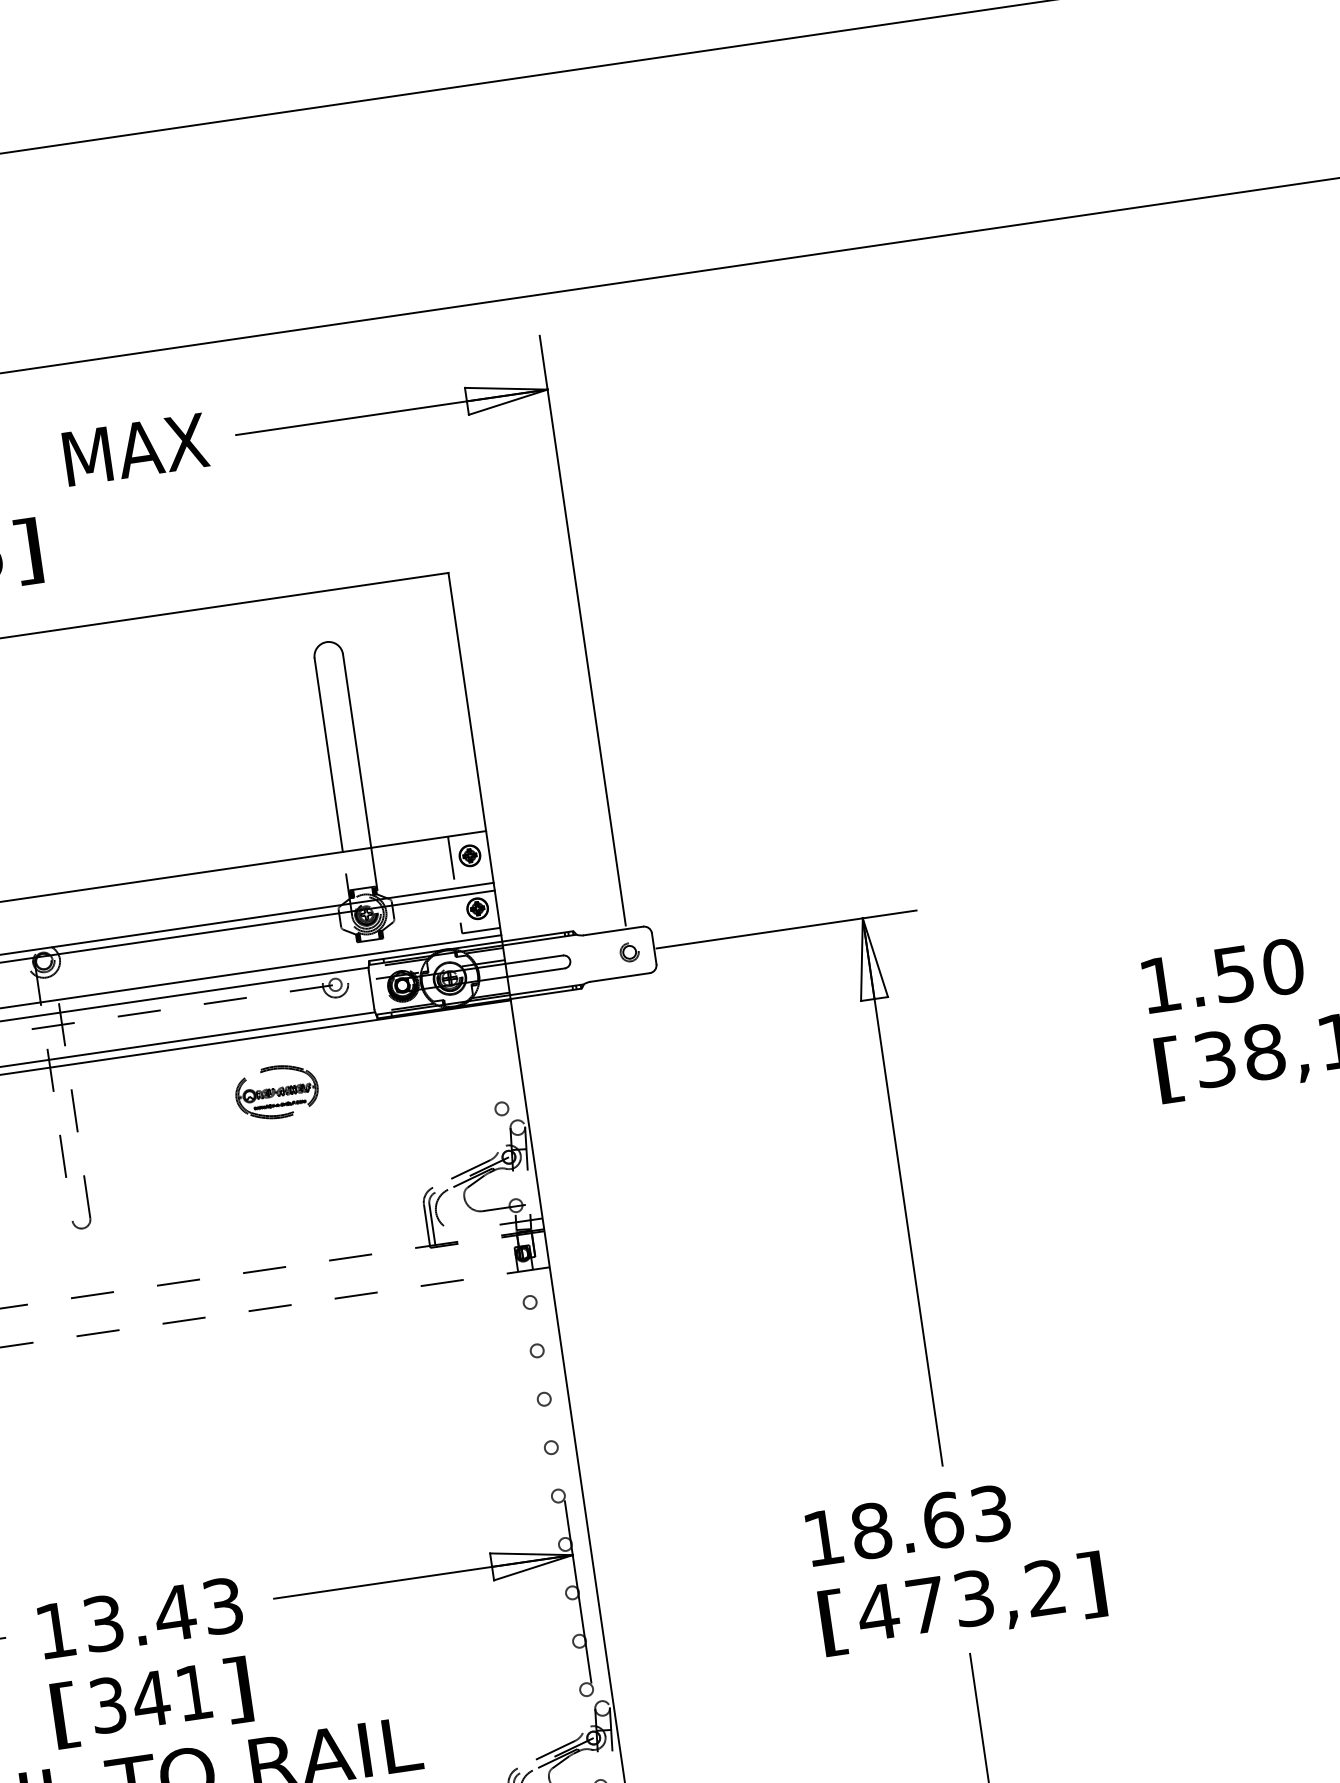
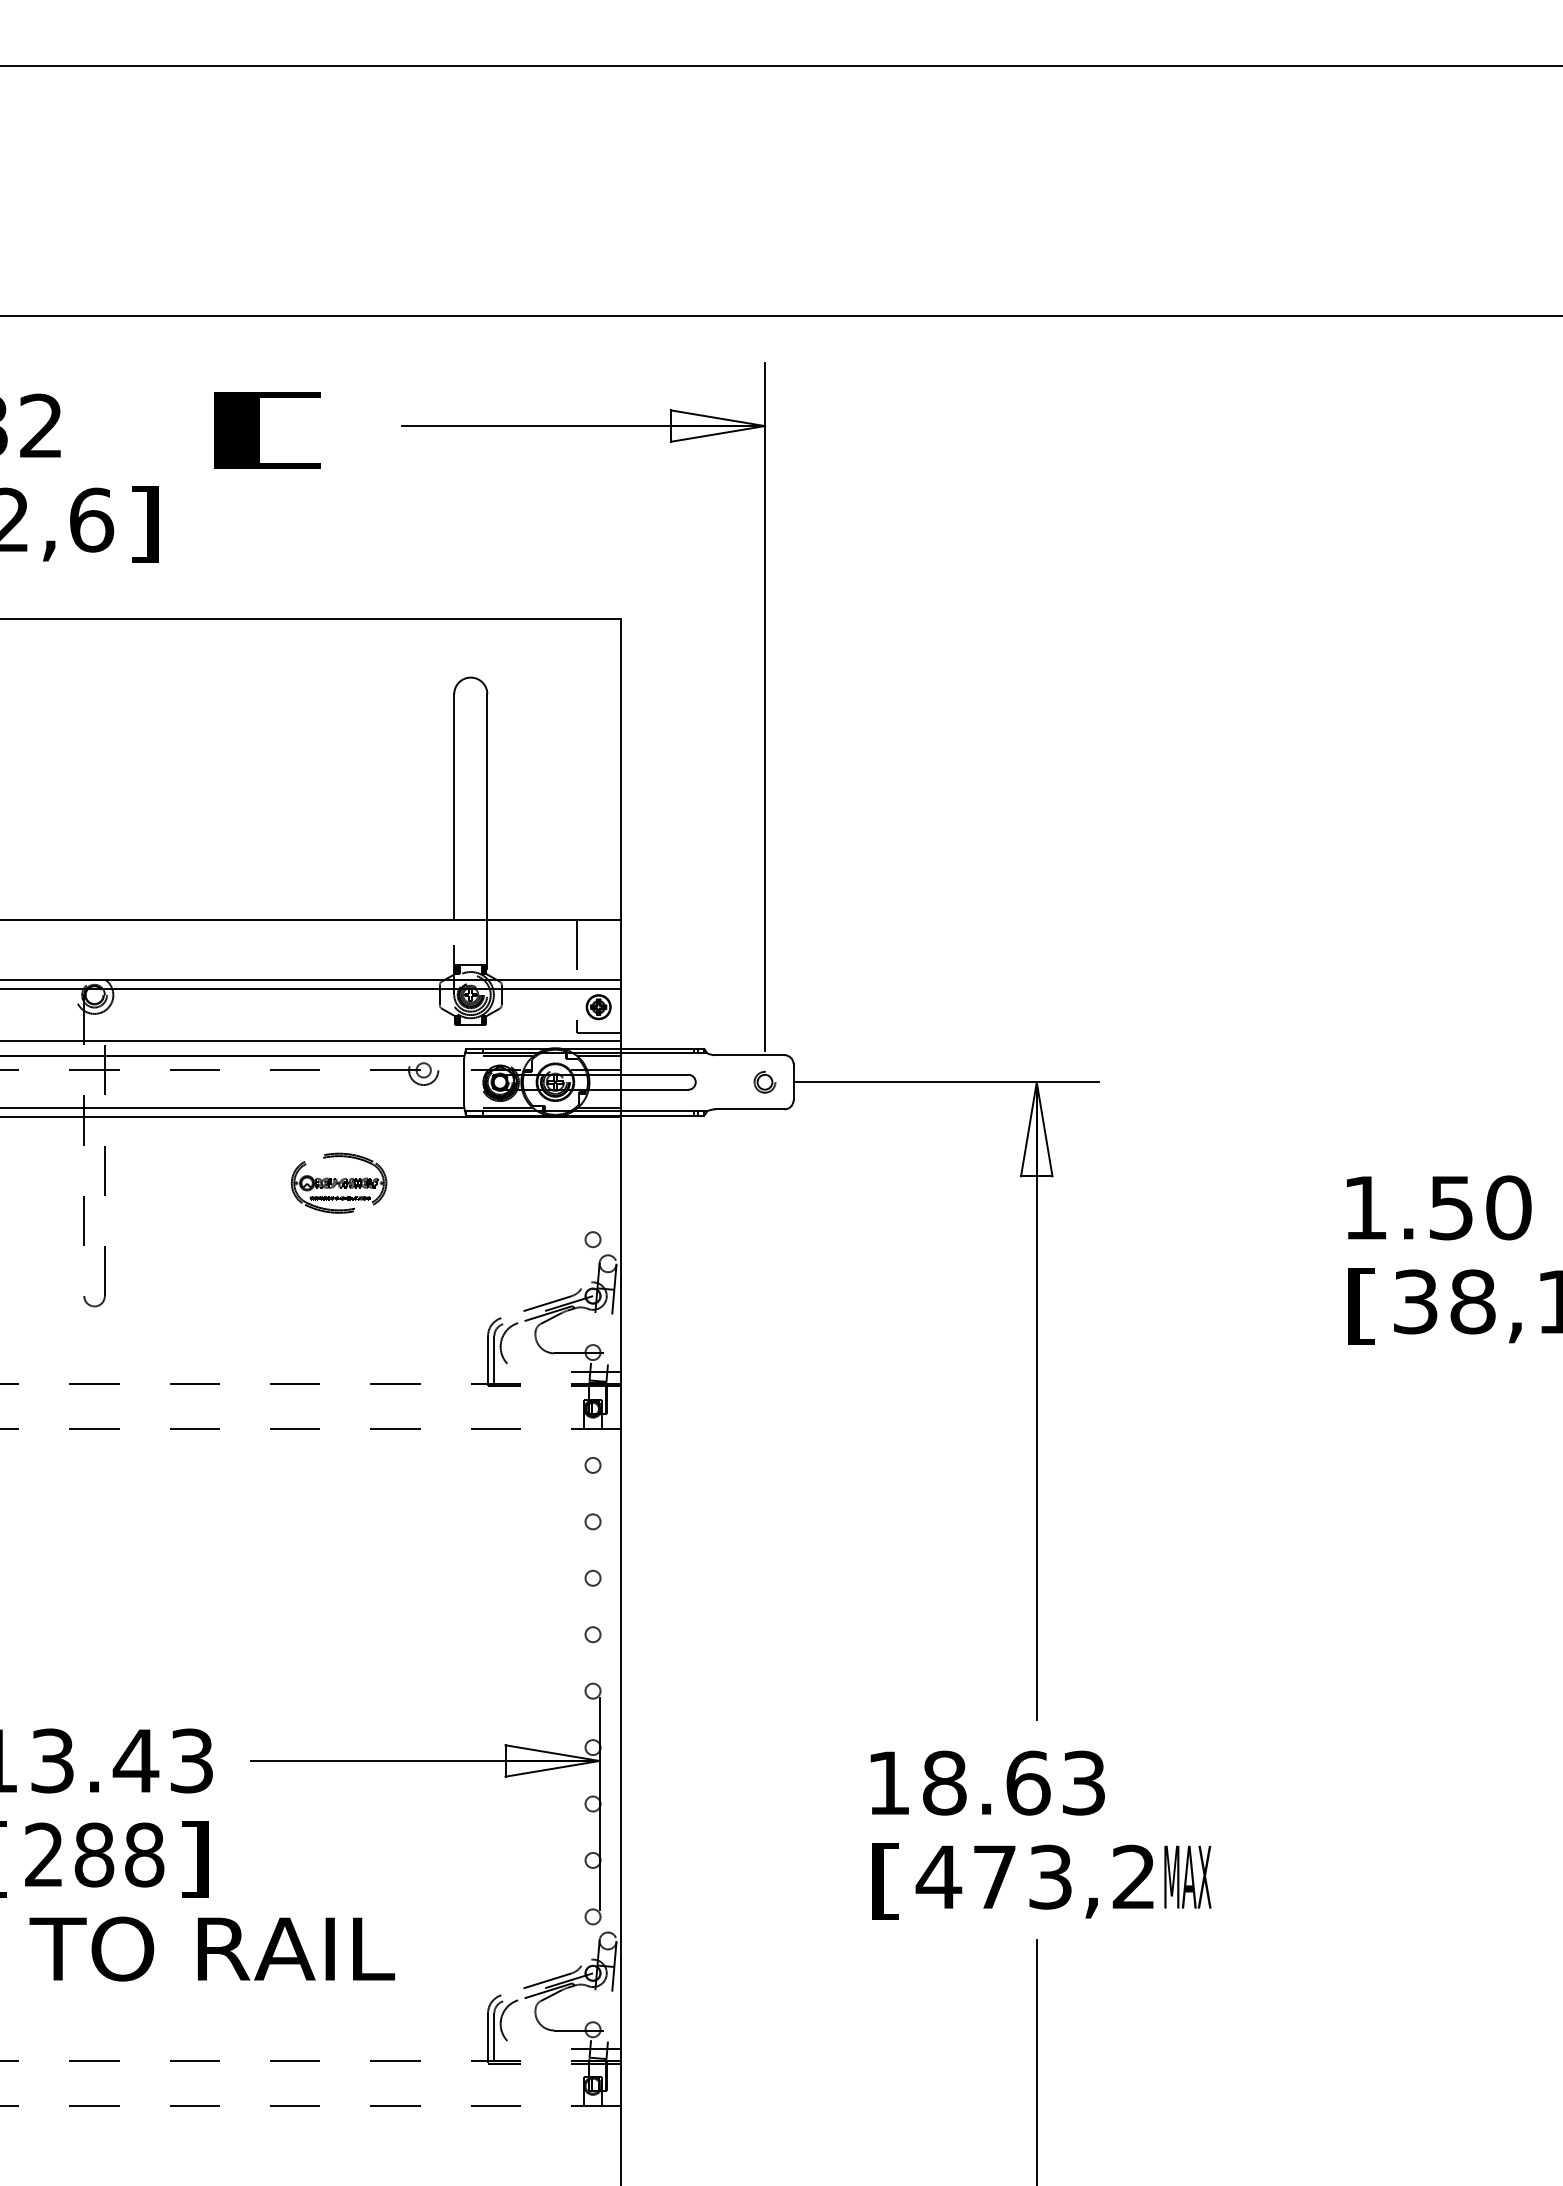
text: (136, 453) -> (284, 430), MAX -> [
part: (469, 855) -> (598, 945), removed
text: (1092, 1584) -> (1187, 1881), ] -> MAX
text: (151, 1698) -> (94, 1854), 341 -> 288

